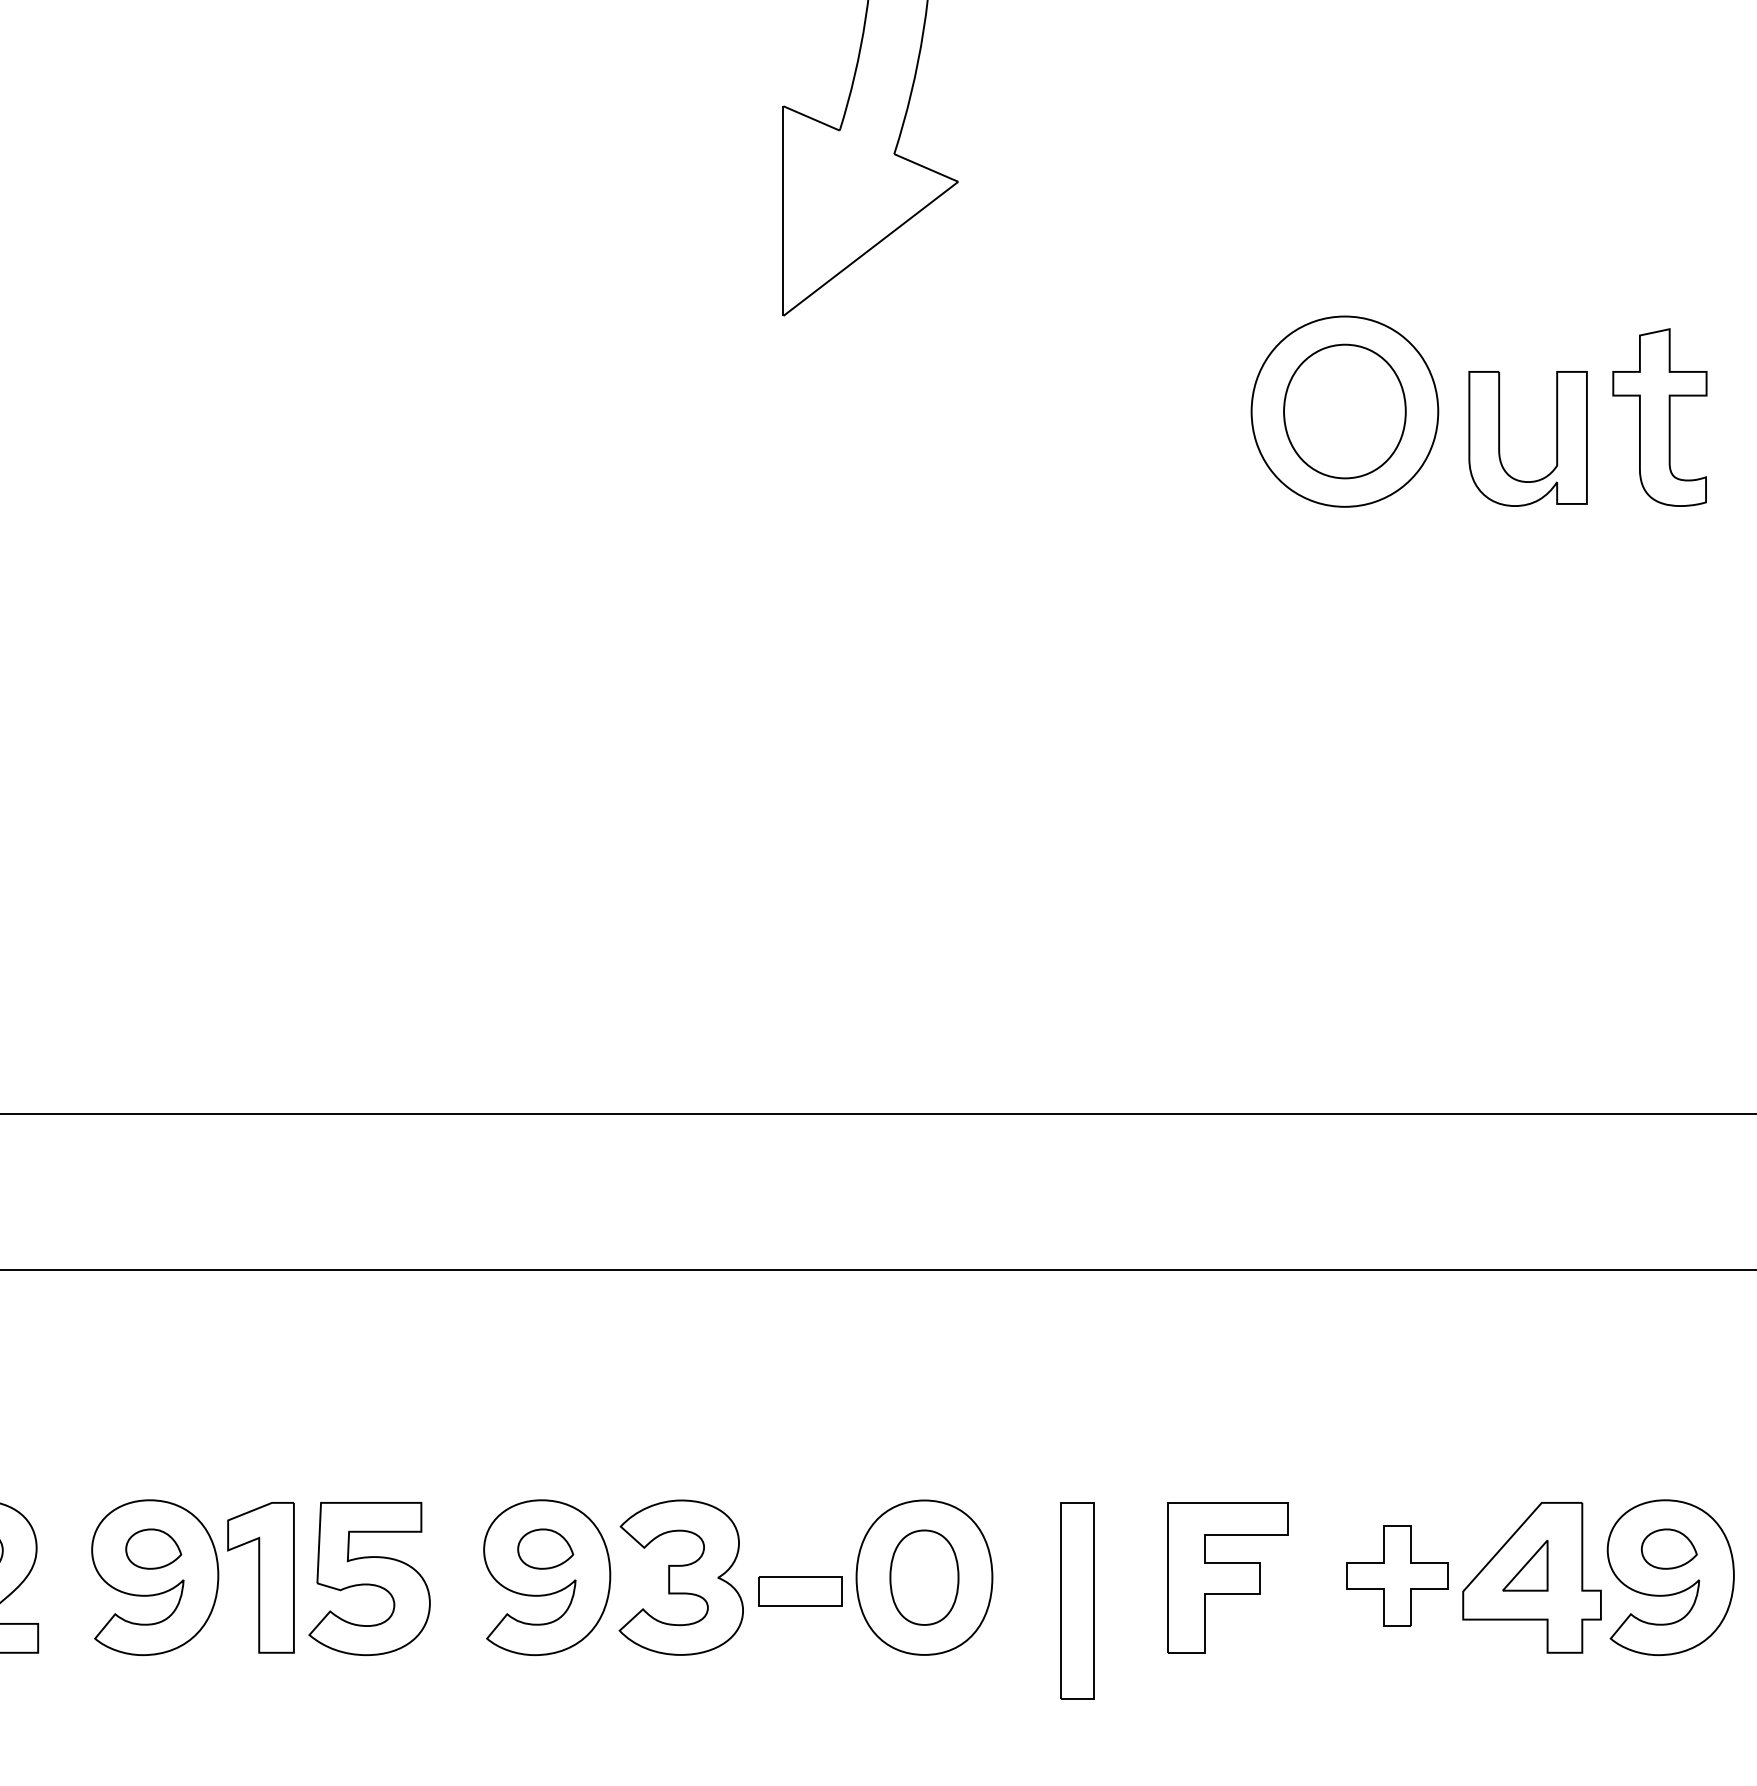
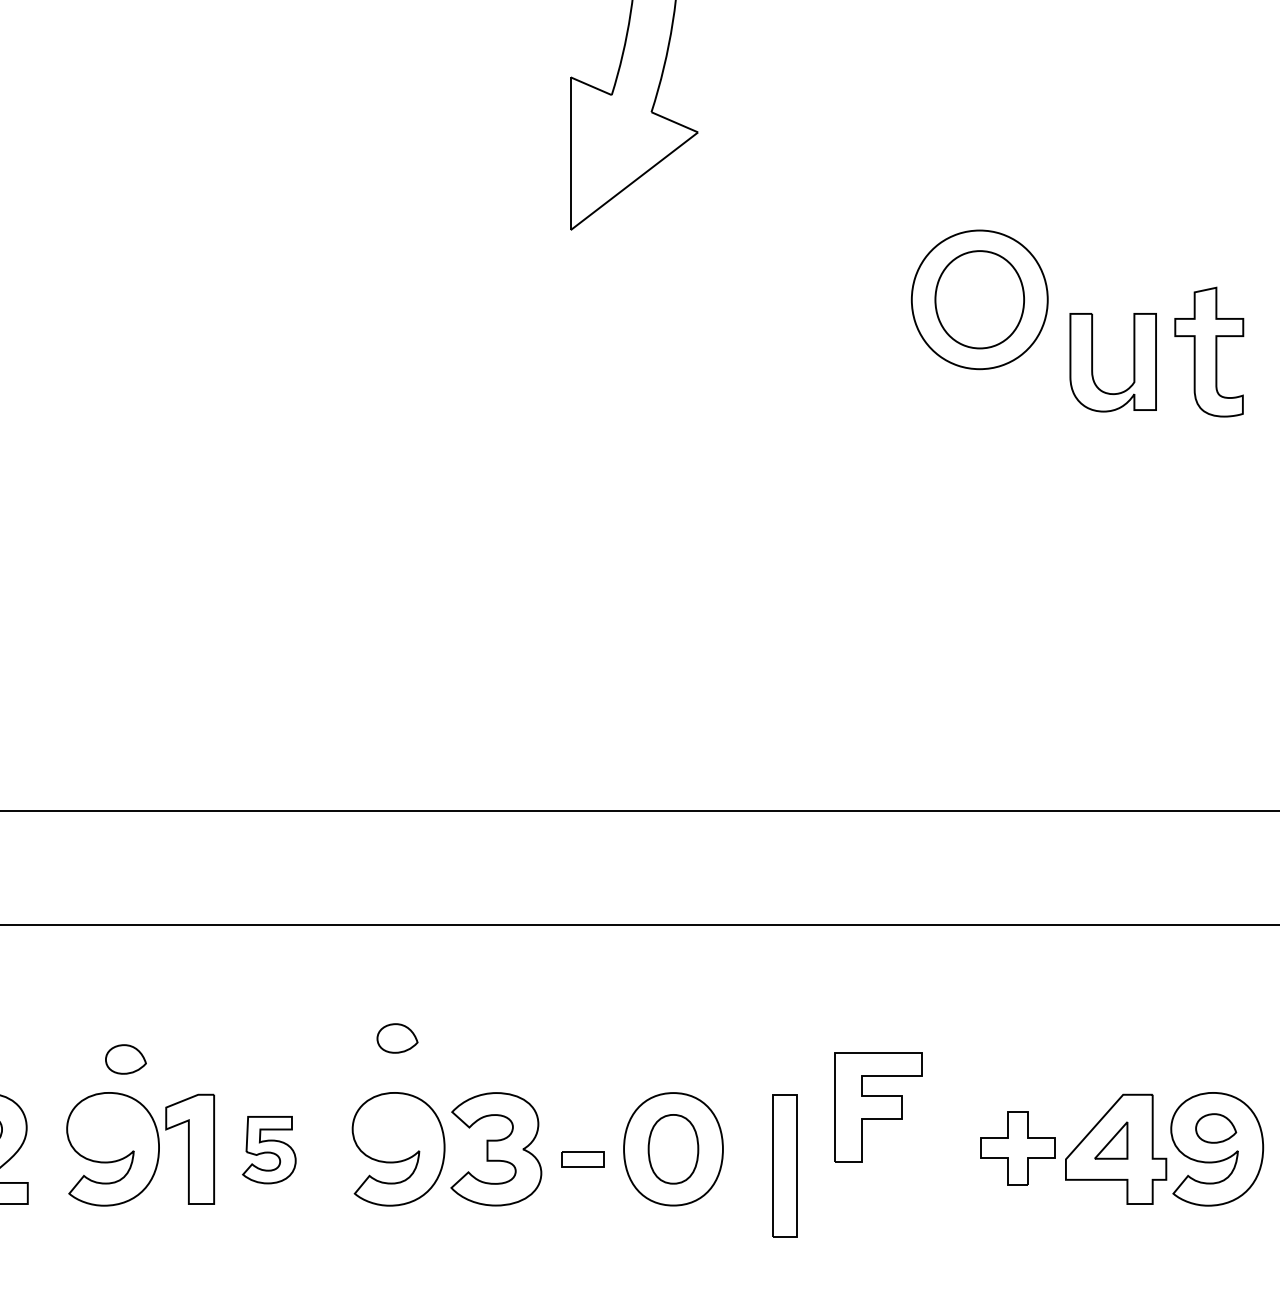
part: (1660, 416) -> (1209, 351), moved
part: (1499, 438) -> (1092, 362), moved
part: (153, 1549) -> (125, 1059), moved
part: (545, 1549) -> (397, 1038), moved
part: (369, 1577) -> (269, 1149), size x0.6
part: (1227, 1577) -> (878, 1107), moved
part: (799, 1591) -> (582, 1159), size x0.7

